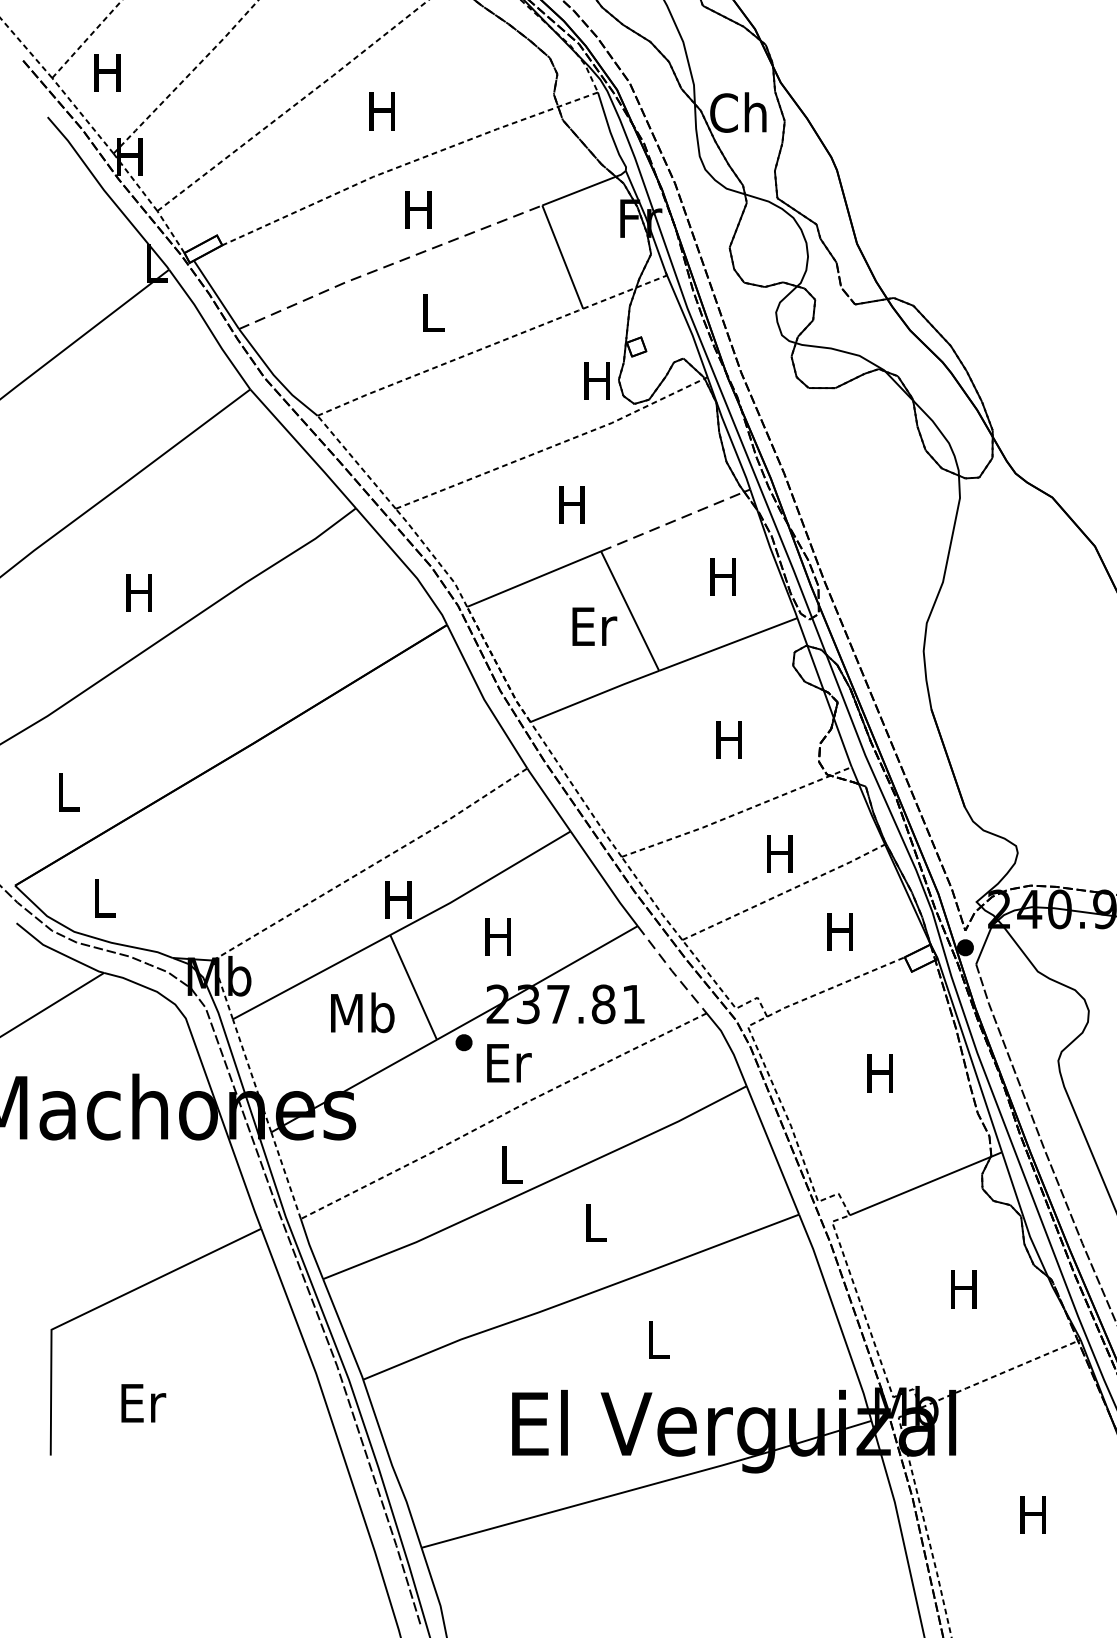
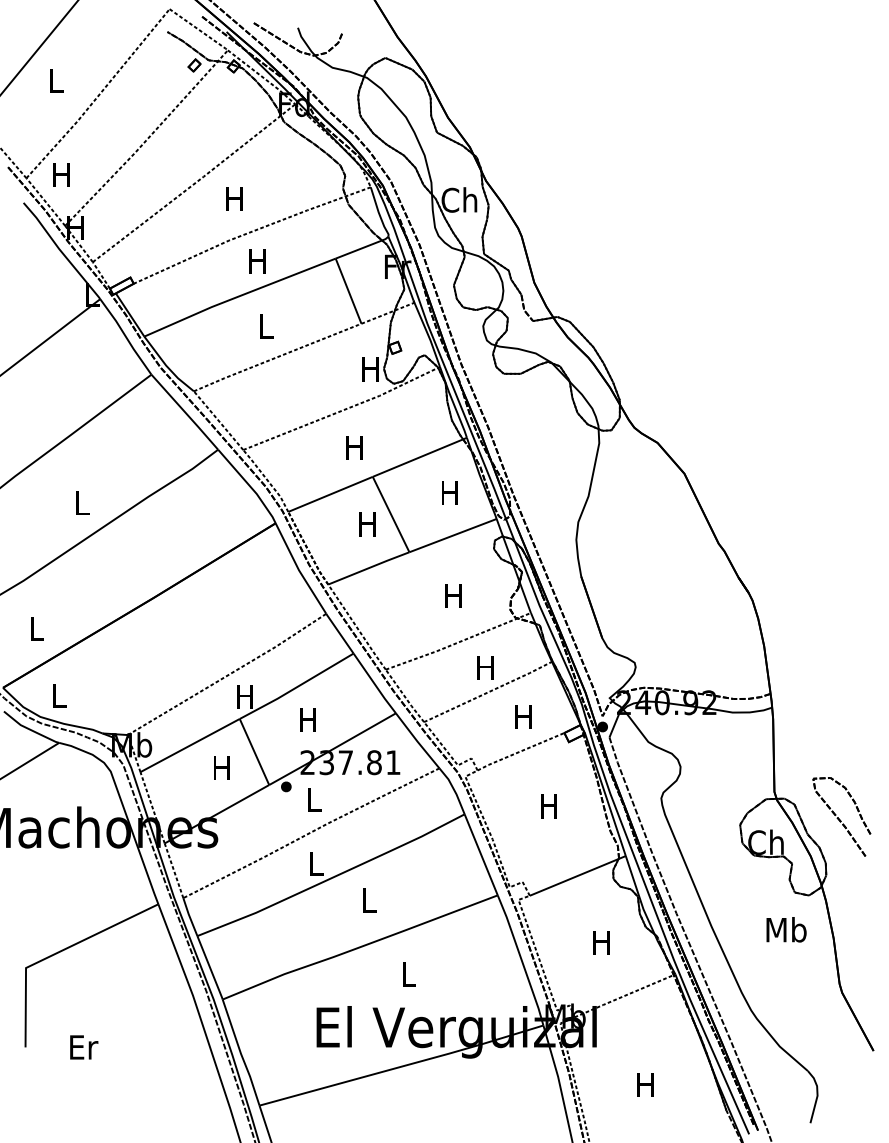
line: (389, 265) -> (239, 296), dashed -> solid
line: (671, 522) -> (417, 458), dashed -> solid
text: (139, 591) -> (81, 502), H -> L
text: (594, 626) -> (368, 524), Er -> H
line: (671, 970) -> (417, 741), dashed -> solid
text: (362, 1011) -> (222, 767), Mb -> H
text: (508, 1062) -> (314, 799), Er -> L
text: (144, 1403) -> (84, 1047), moved

